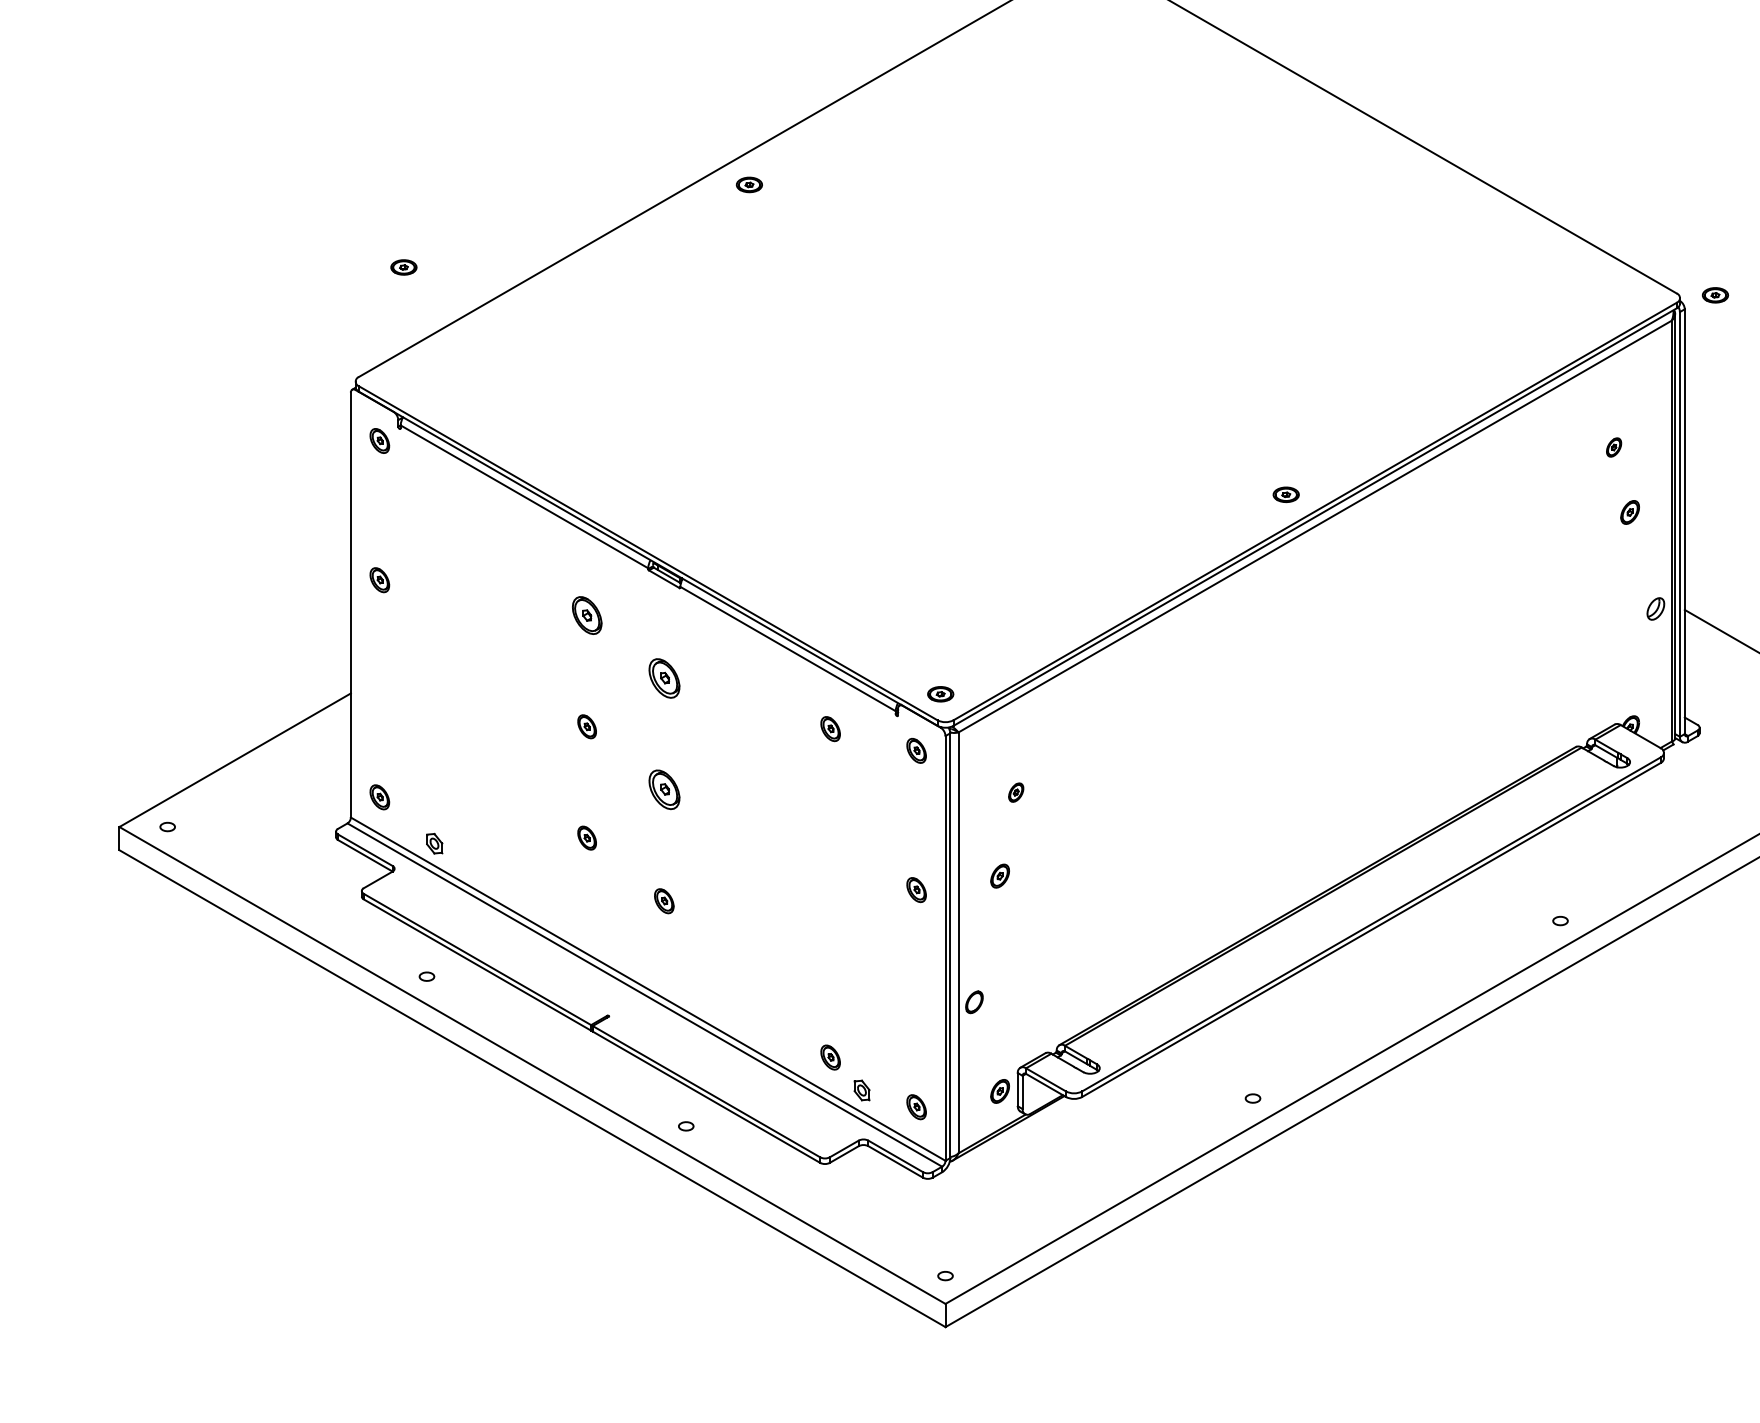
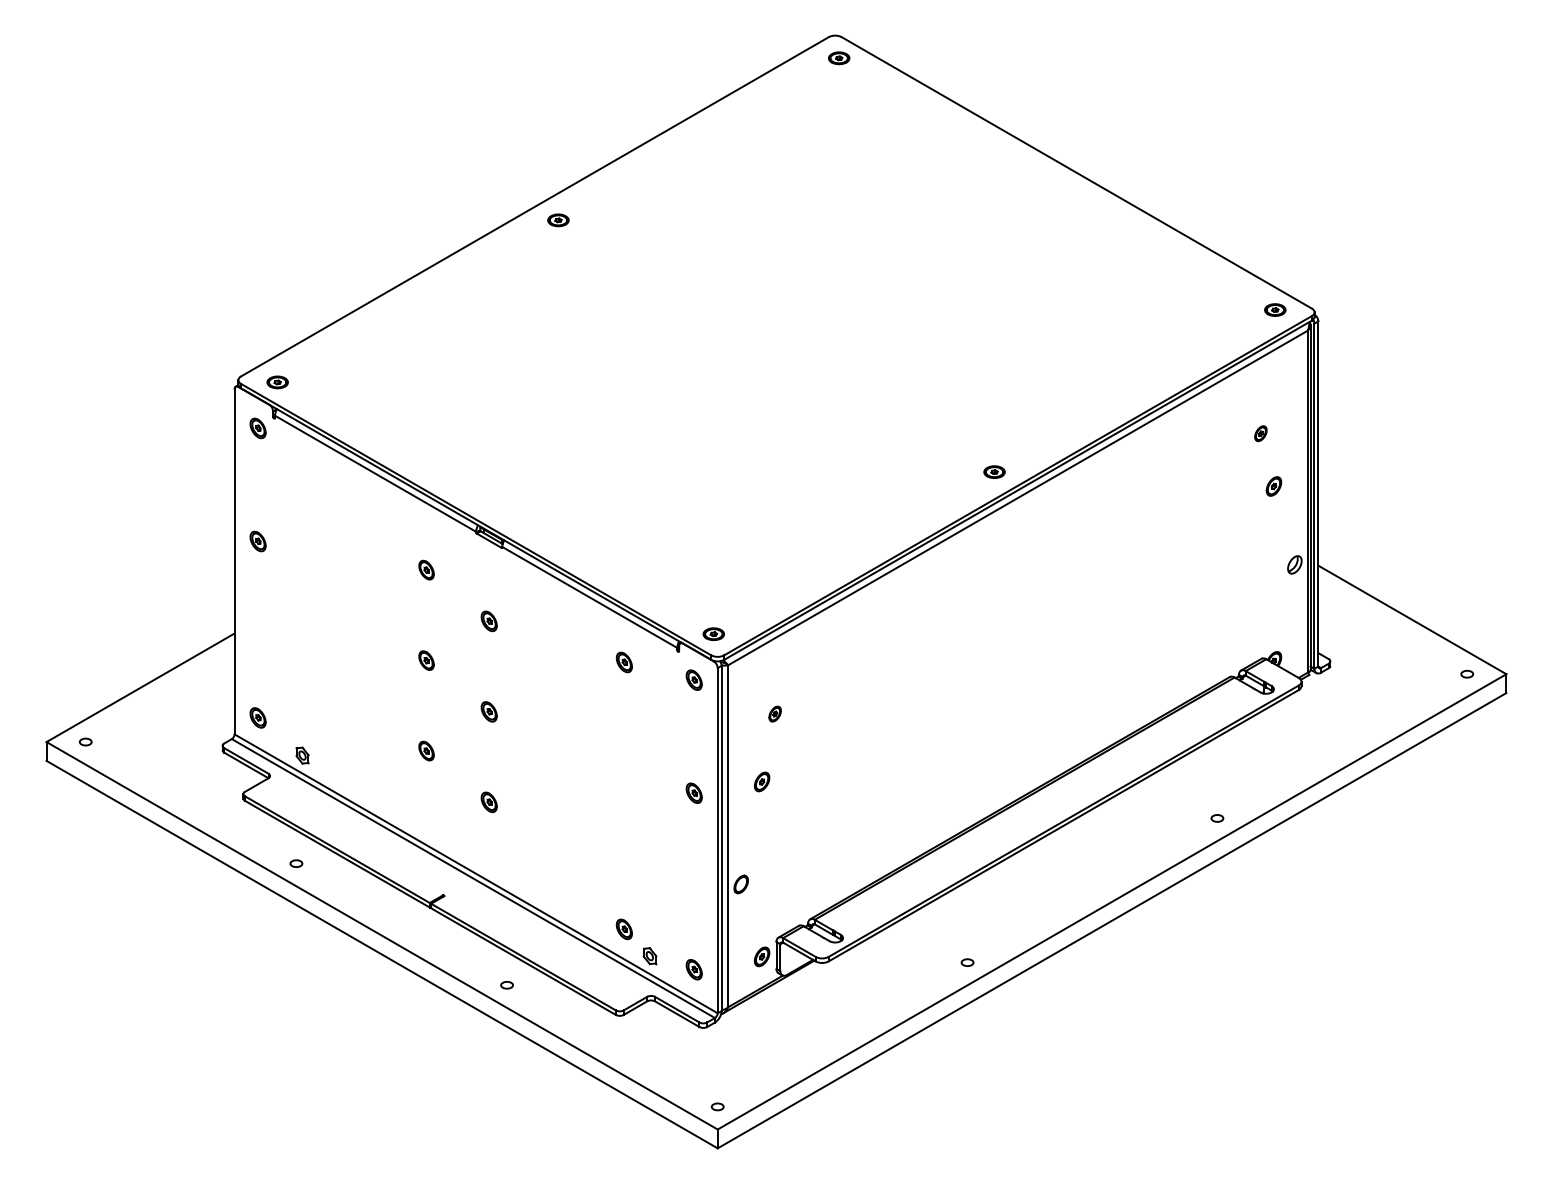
part: (403, 267) -> (277, 382), moved
part: (1715, 294) -> (1275, 309), moved
part: (587, 614) -> (426, 569), size x0.62
part: (663, 678) -> (488, 621), size x0.62
part: (663, 789) -> (488, 711), size x0.62

